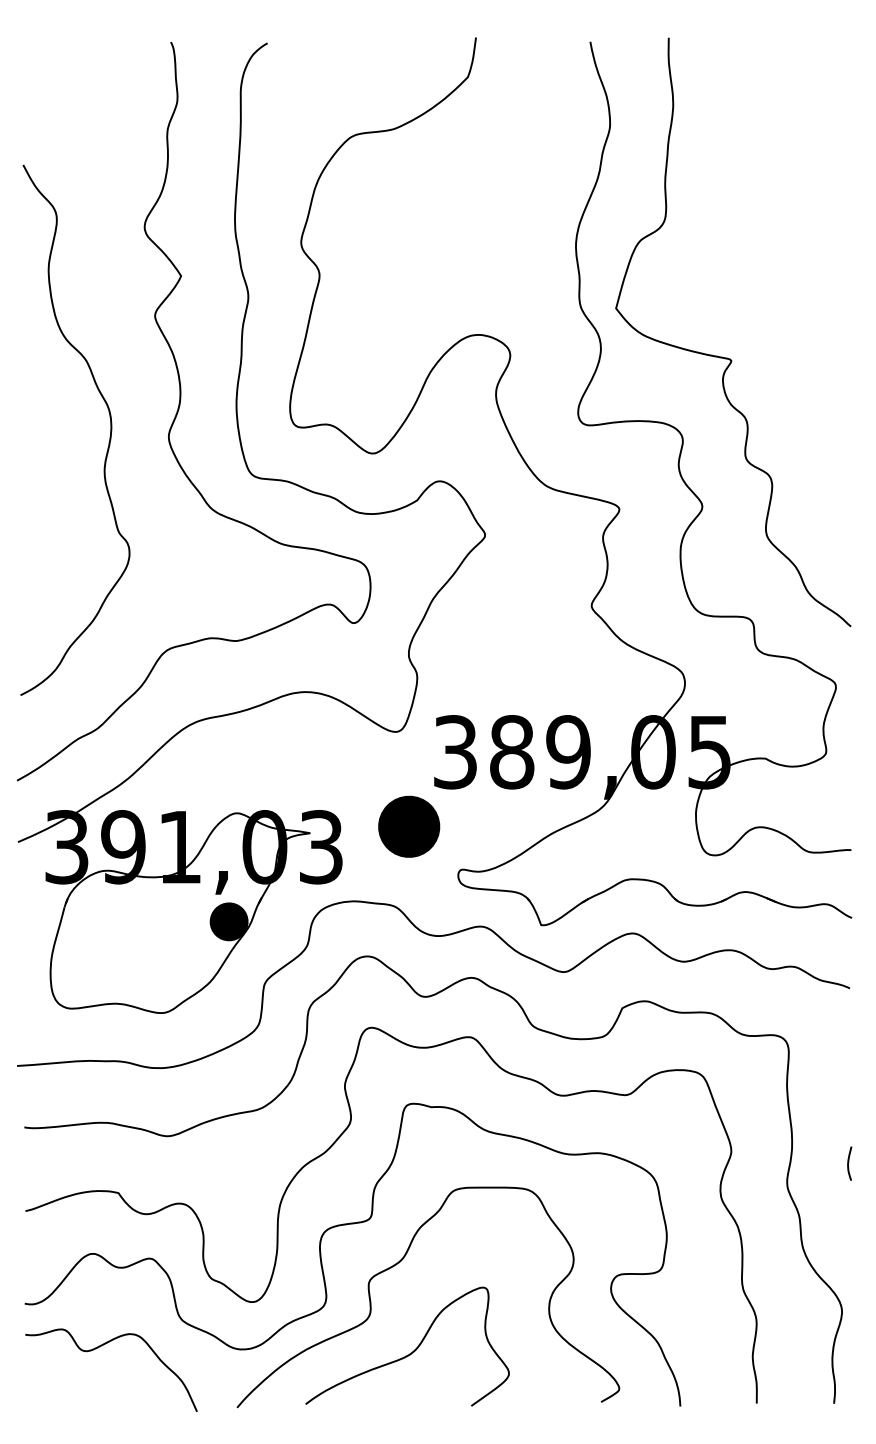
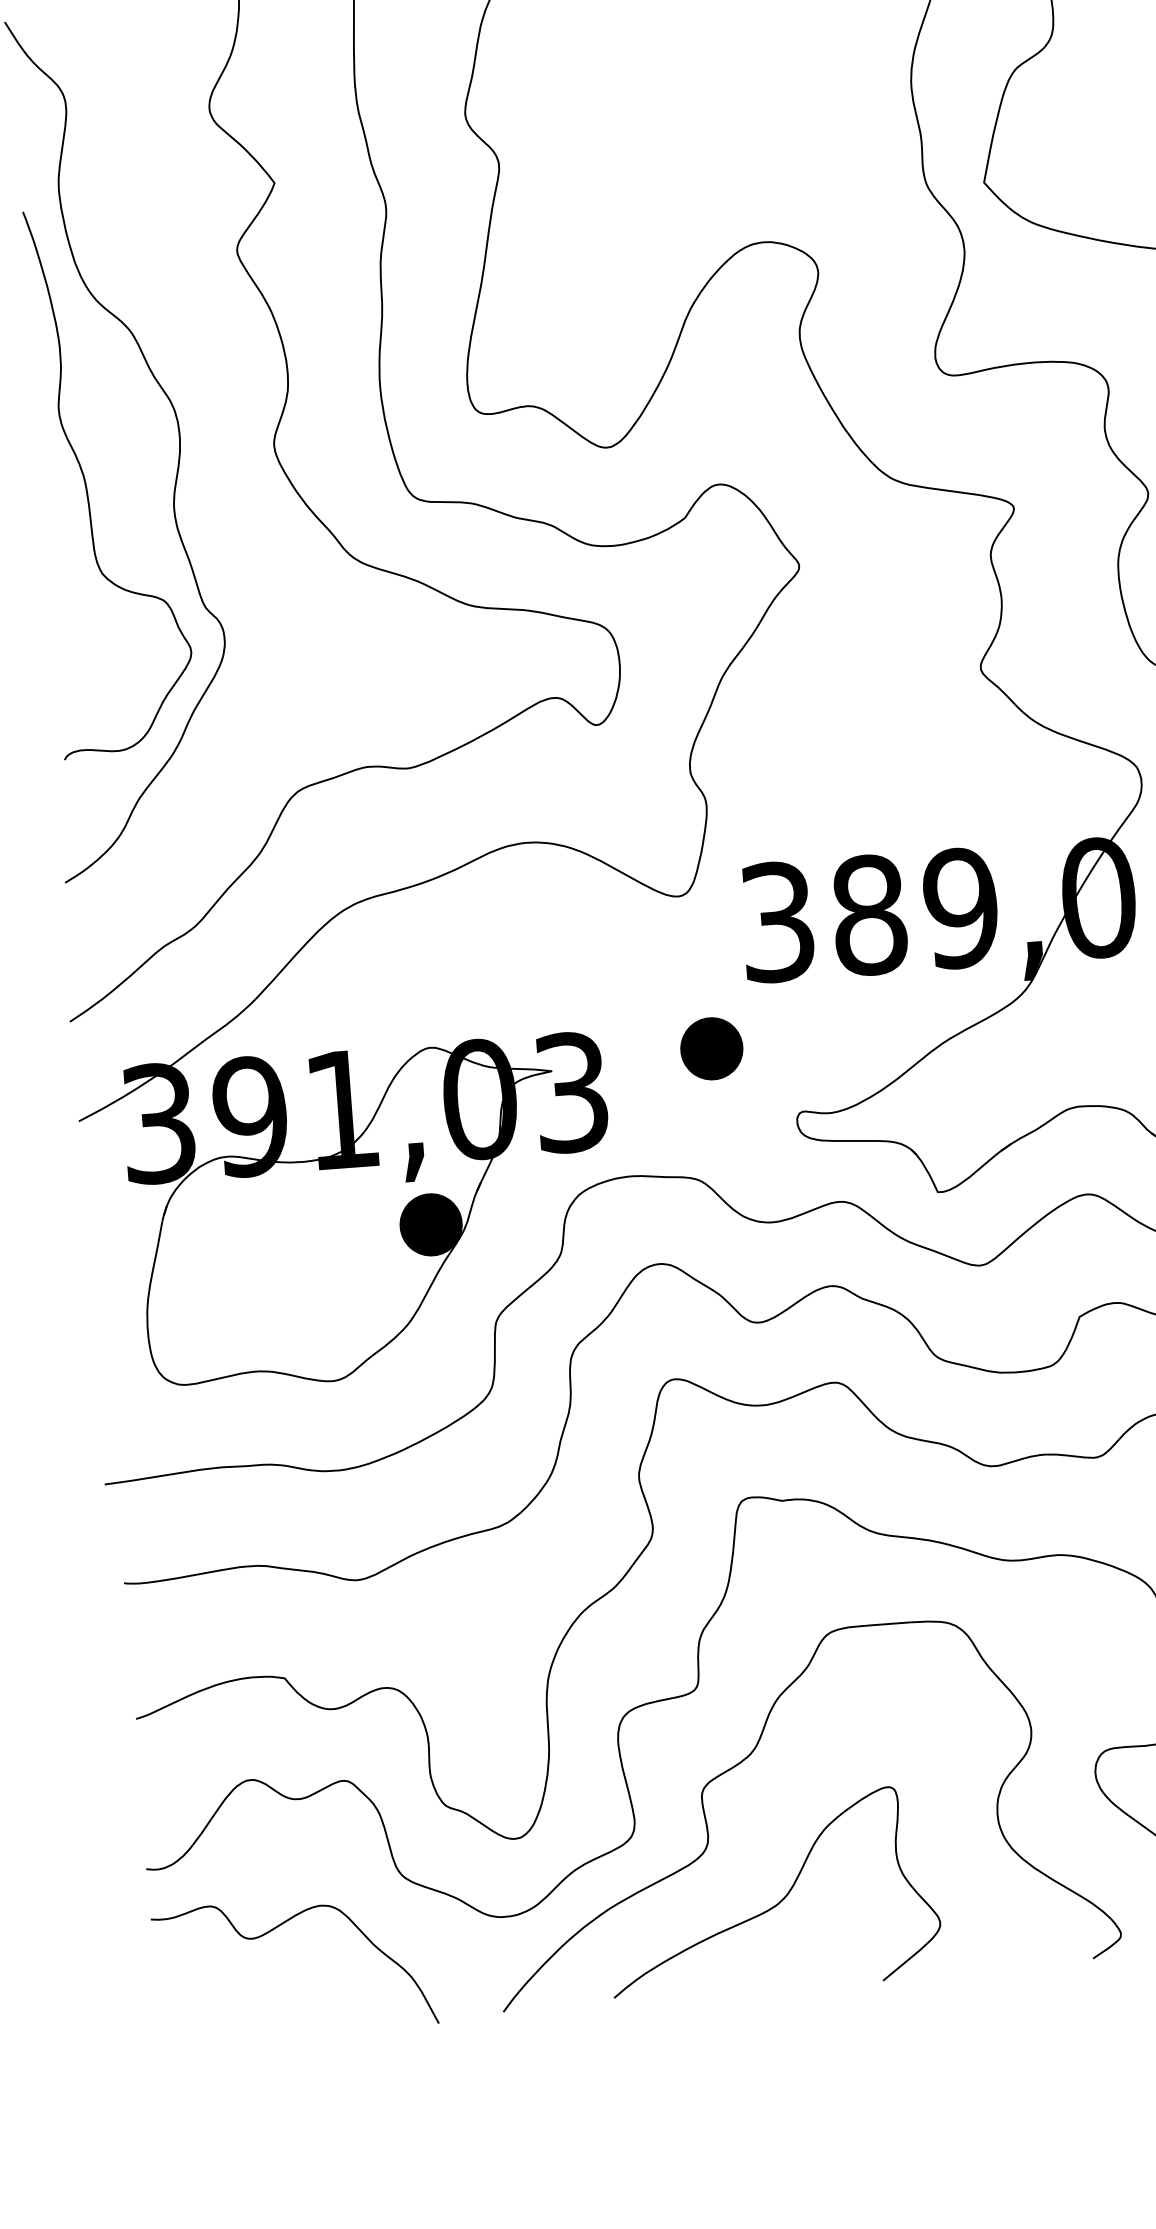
part: (52, 451) -> (87, 483), added
part: (409, 826) -> (712, 1048), size x0.62

